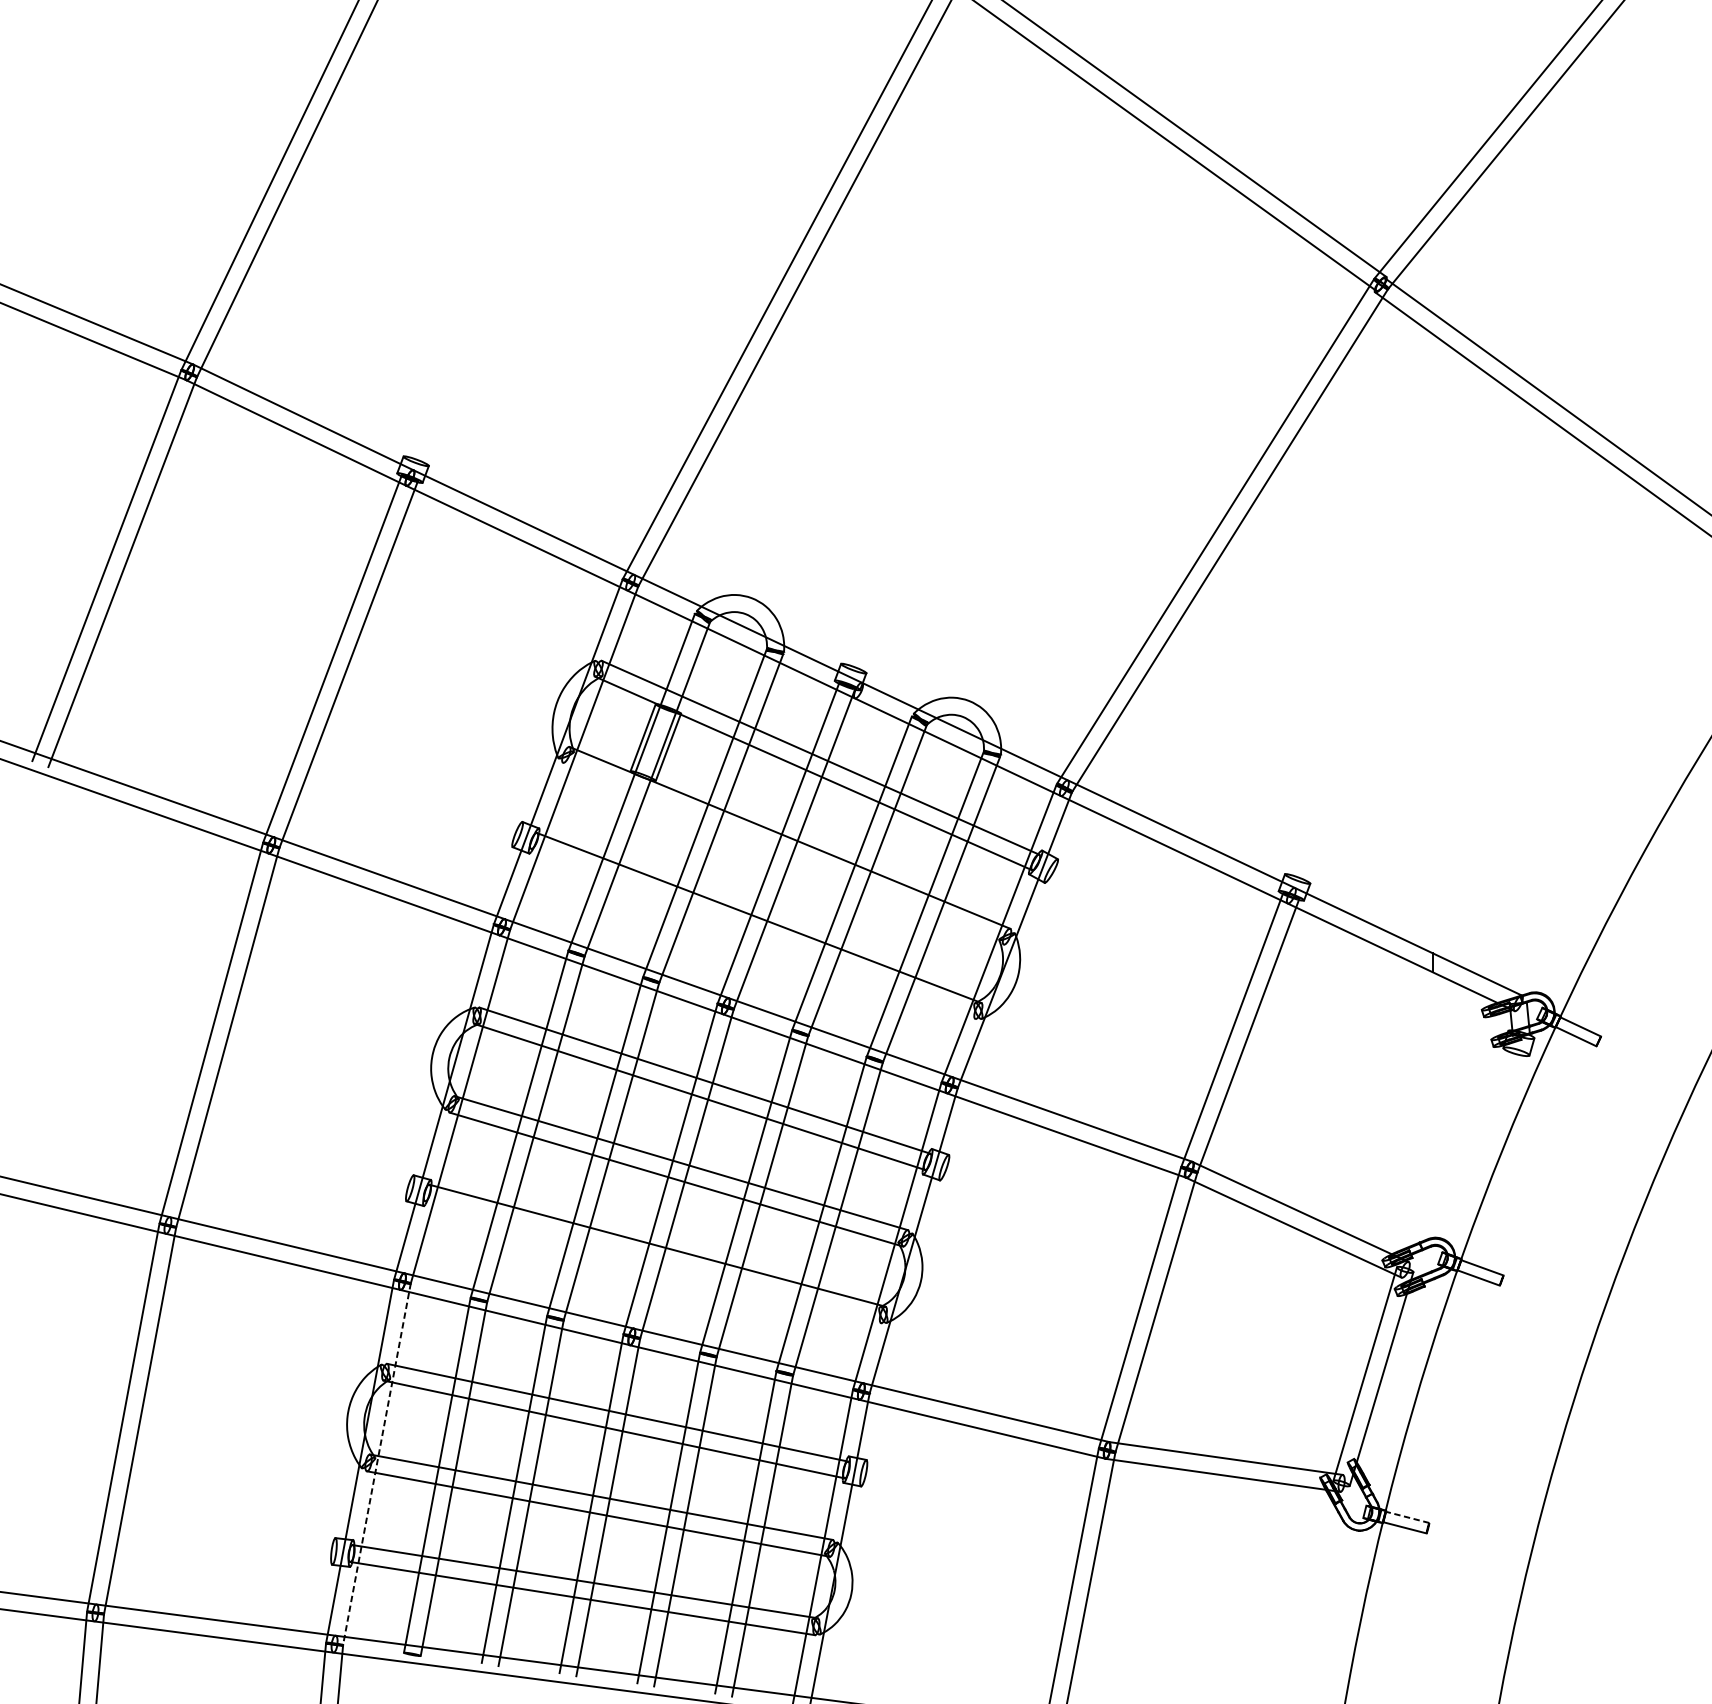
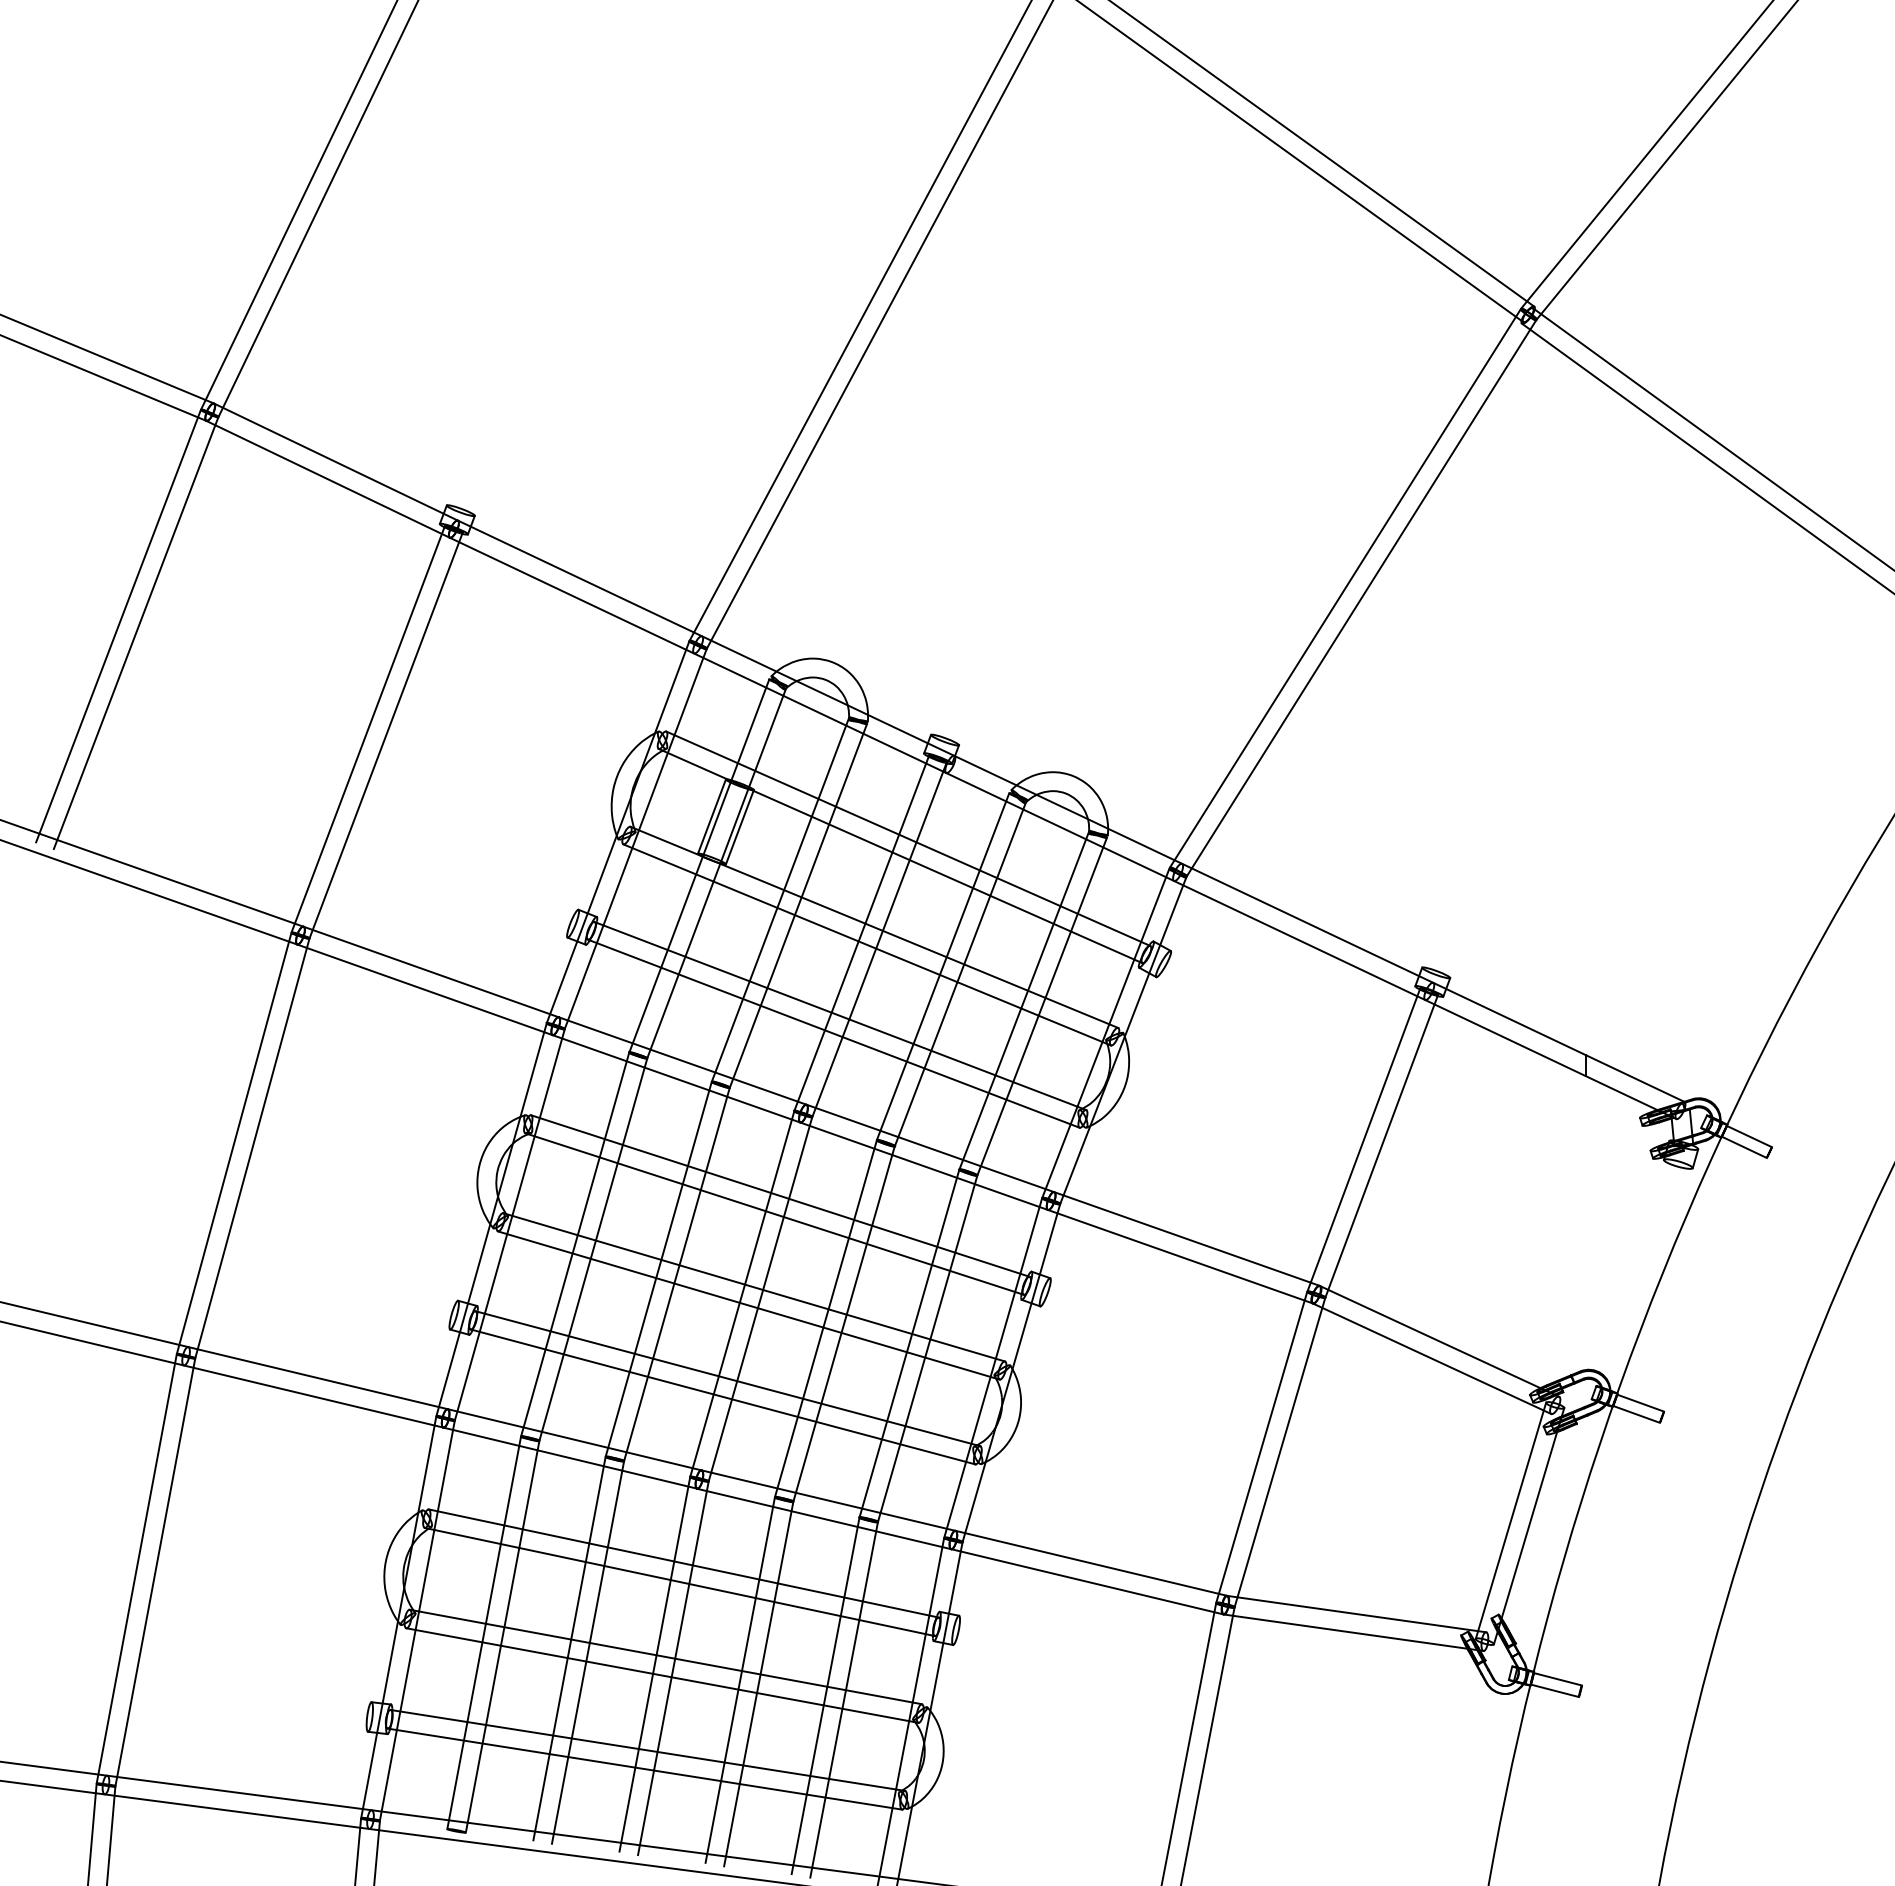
line: (783, 853) -> (867, 944), added
line: (752, 933) -> (833, 1033), added
line: (652, 1261) -> (722, 1396), added
line: (377, 1465) -> (417, 1621), dashed -> solid
line: (1407, 1517) -> (1557, 1679), dashed -> solid

